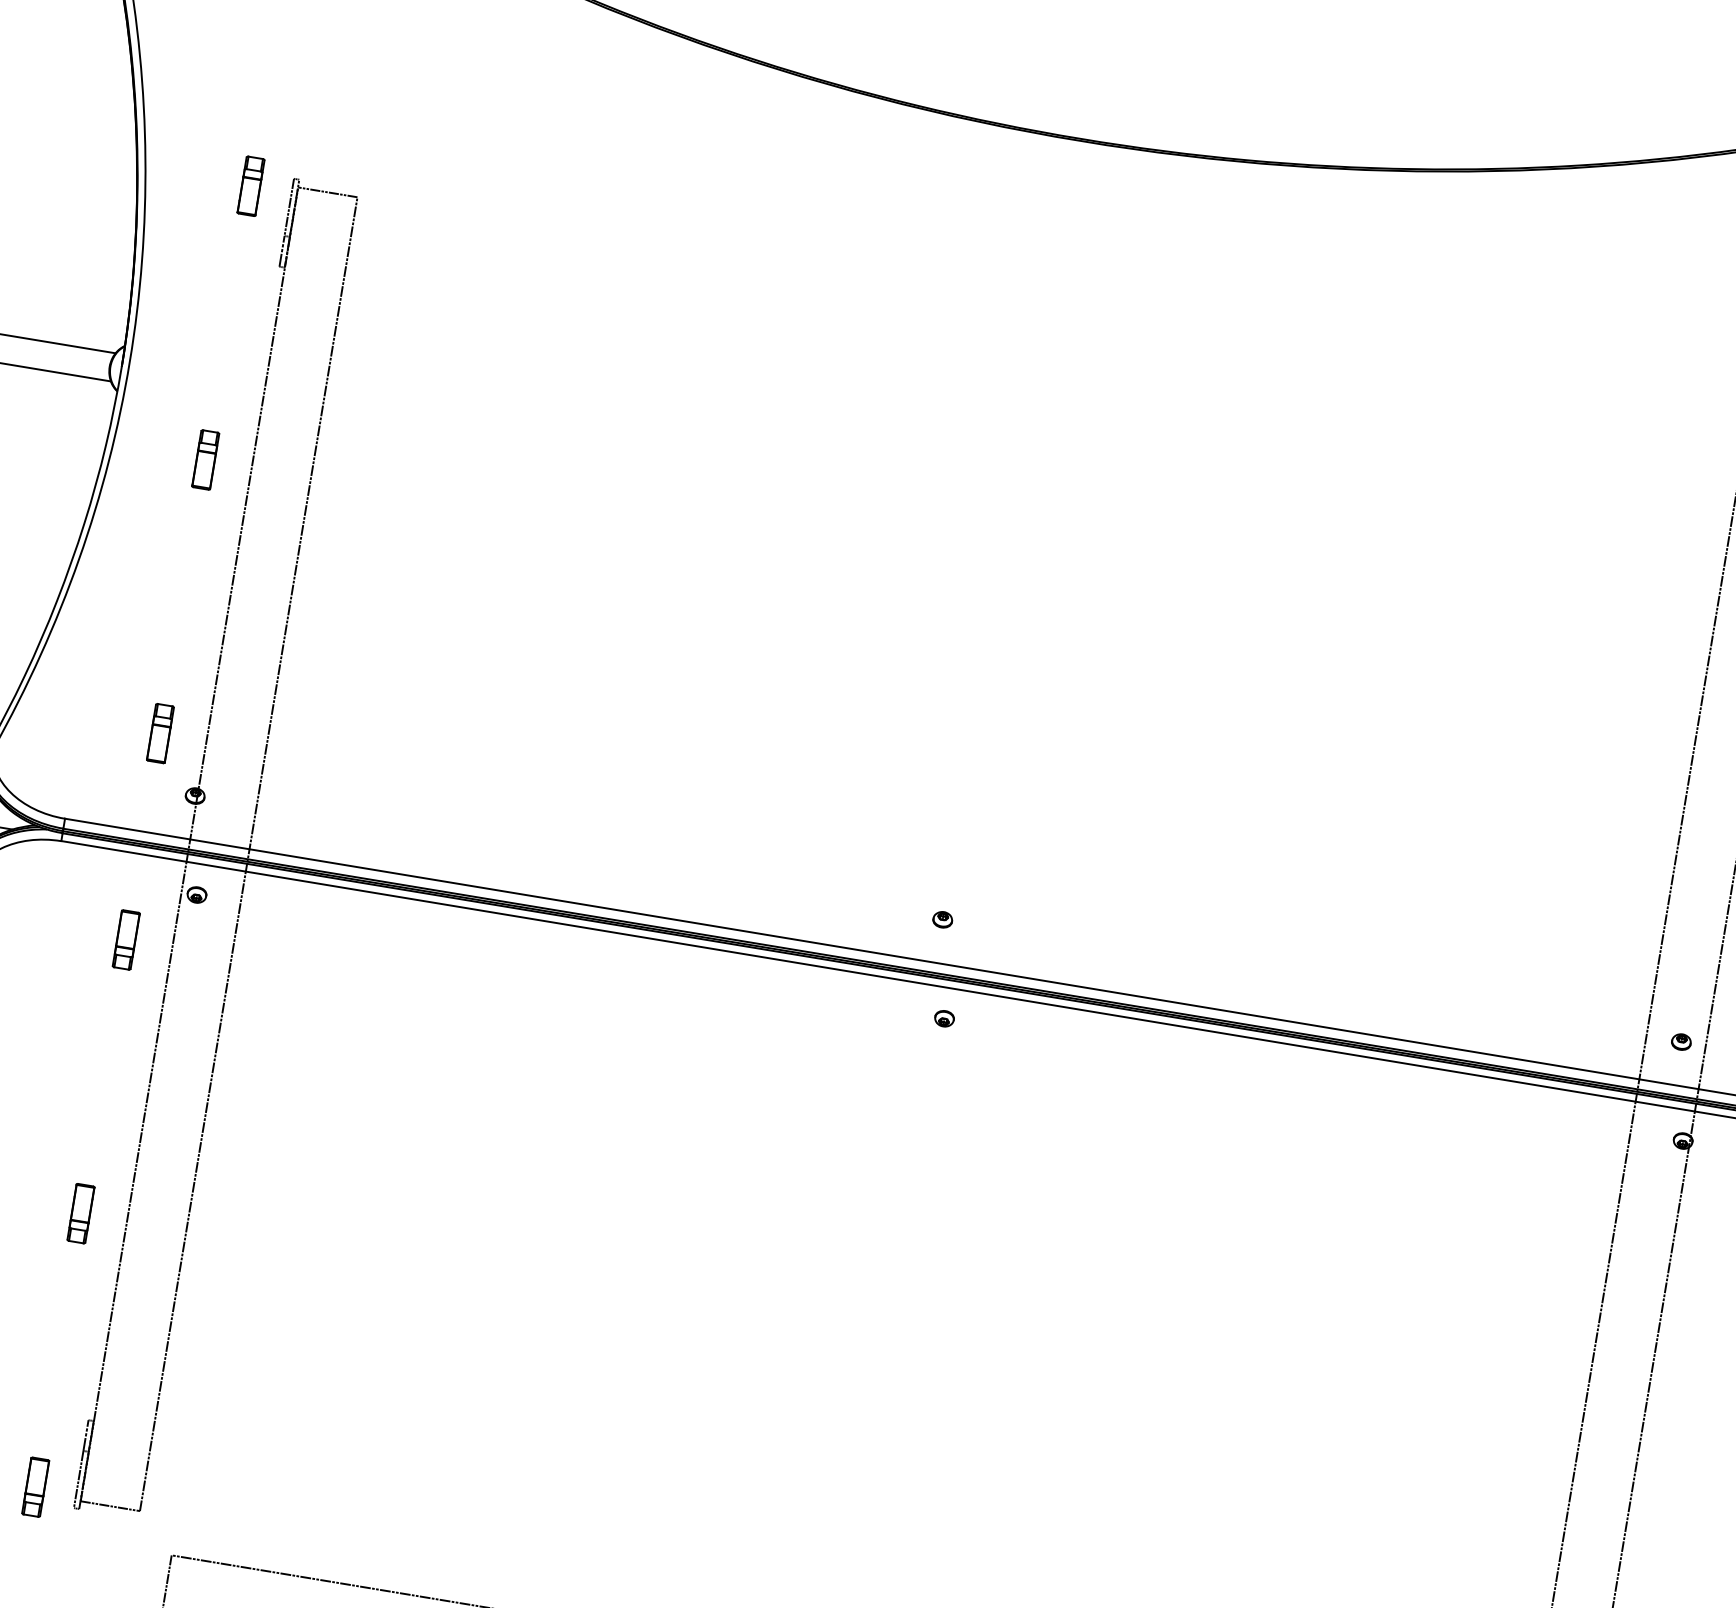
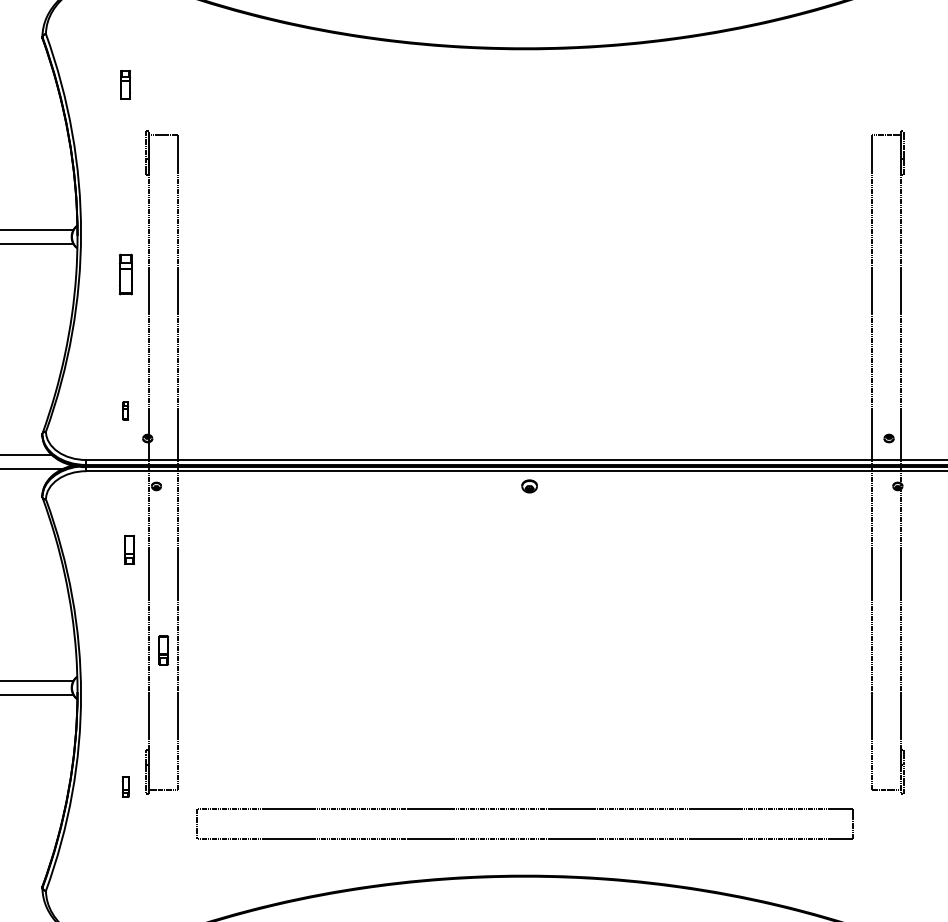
part: (250, 185) -> (125, 84), moved
part: (205, 459) -> (125, 274), size x1.4
part: (160, 732) -> (125, 410), size x0.6
part: (942, 919) -> (520, 438), removed
part: (125, 938) -> (129, 549), moved
part: (942, 1018) -> (528, 486), size x1.6
part: (80, 1213) -> (163, 650), moved
part: (35, 1486) -> (125, 786), size x0.7

